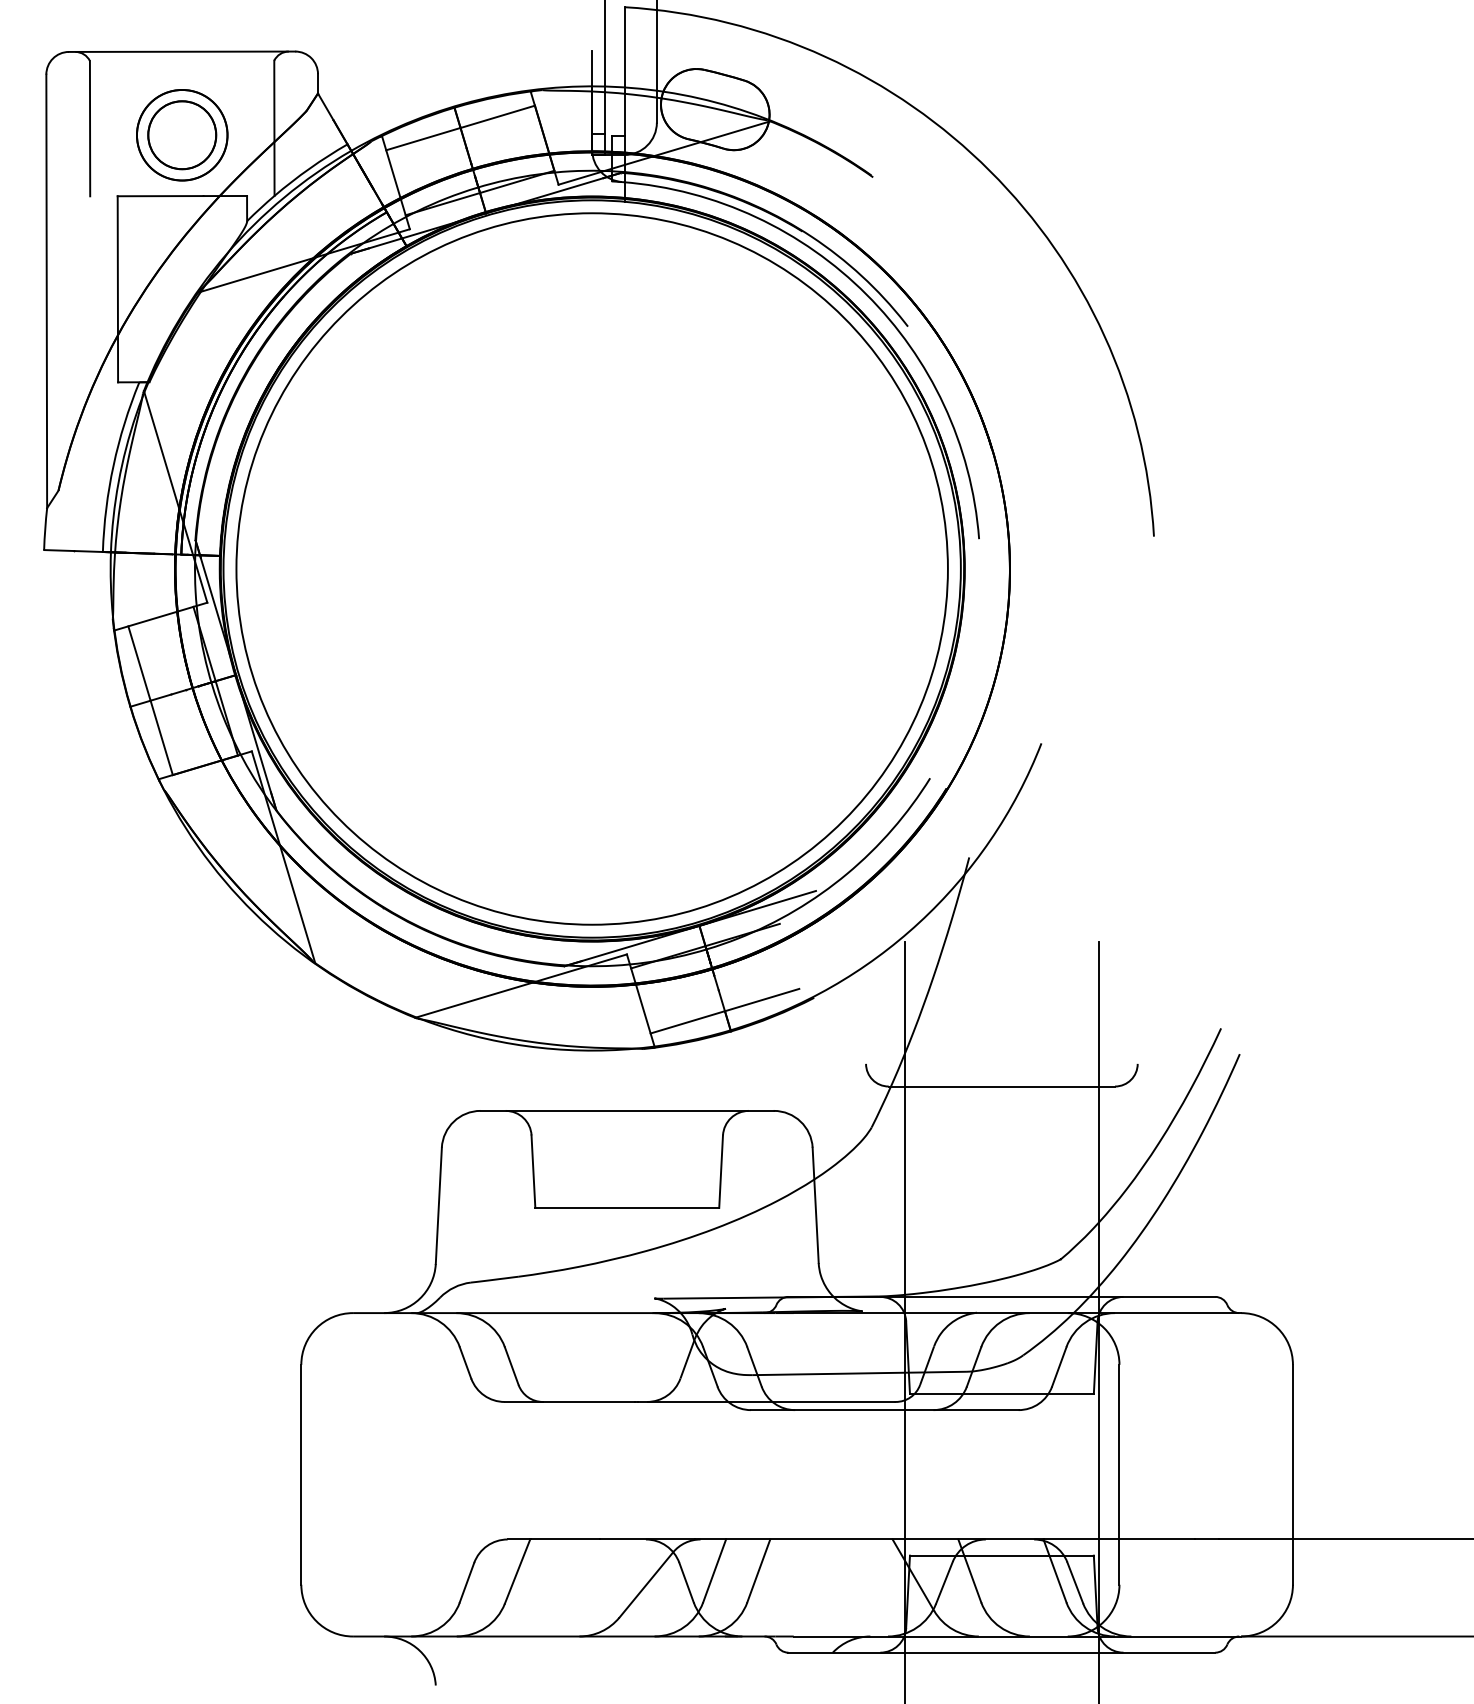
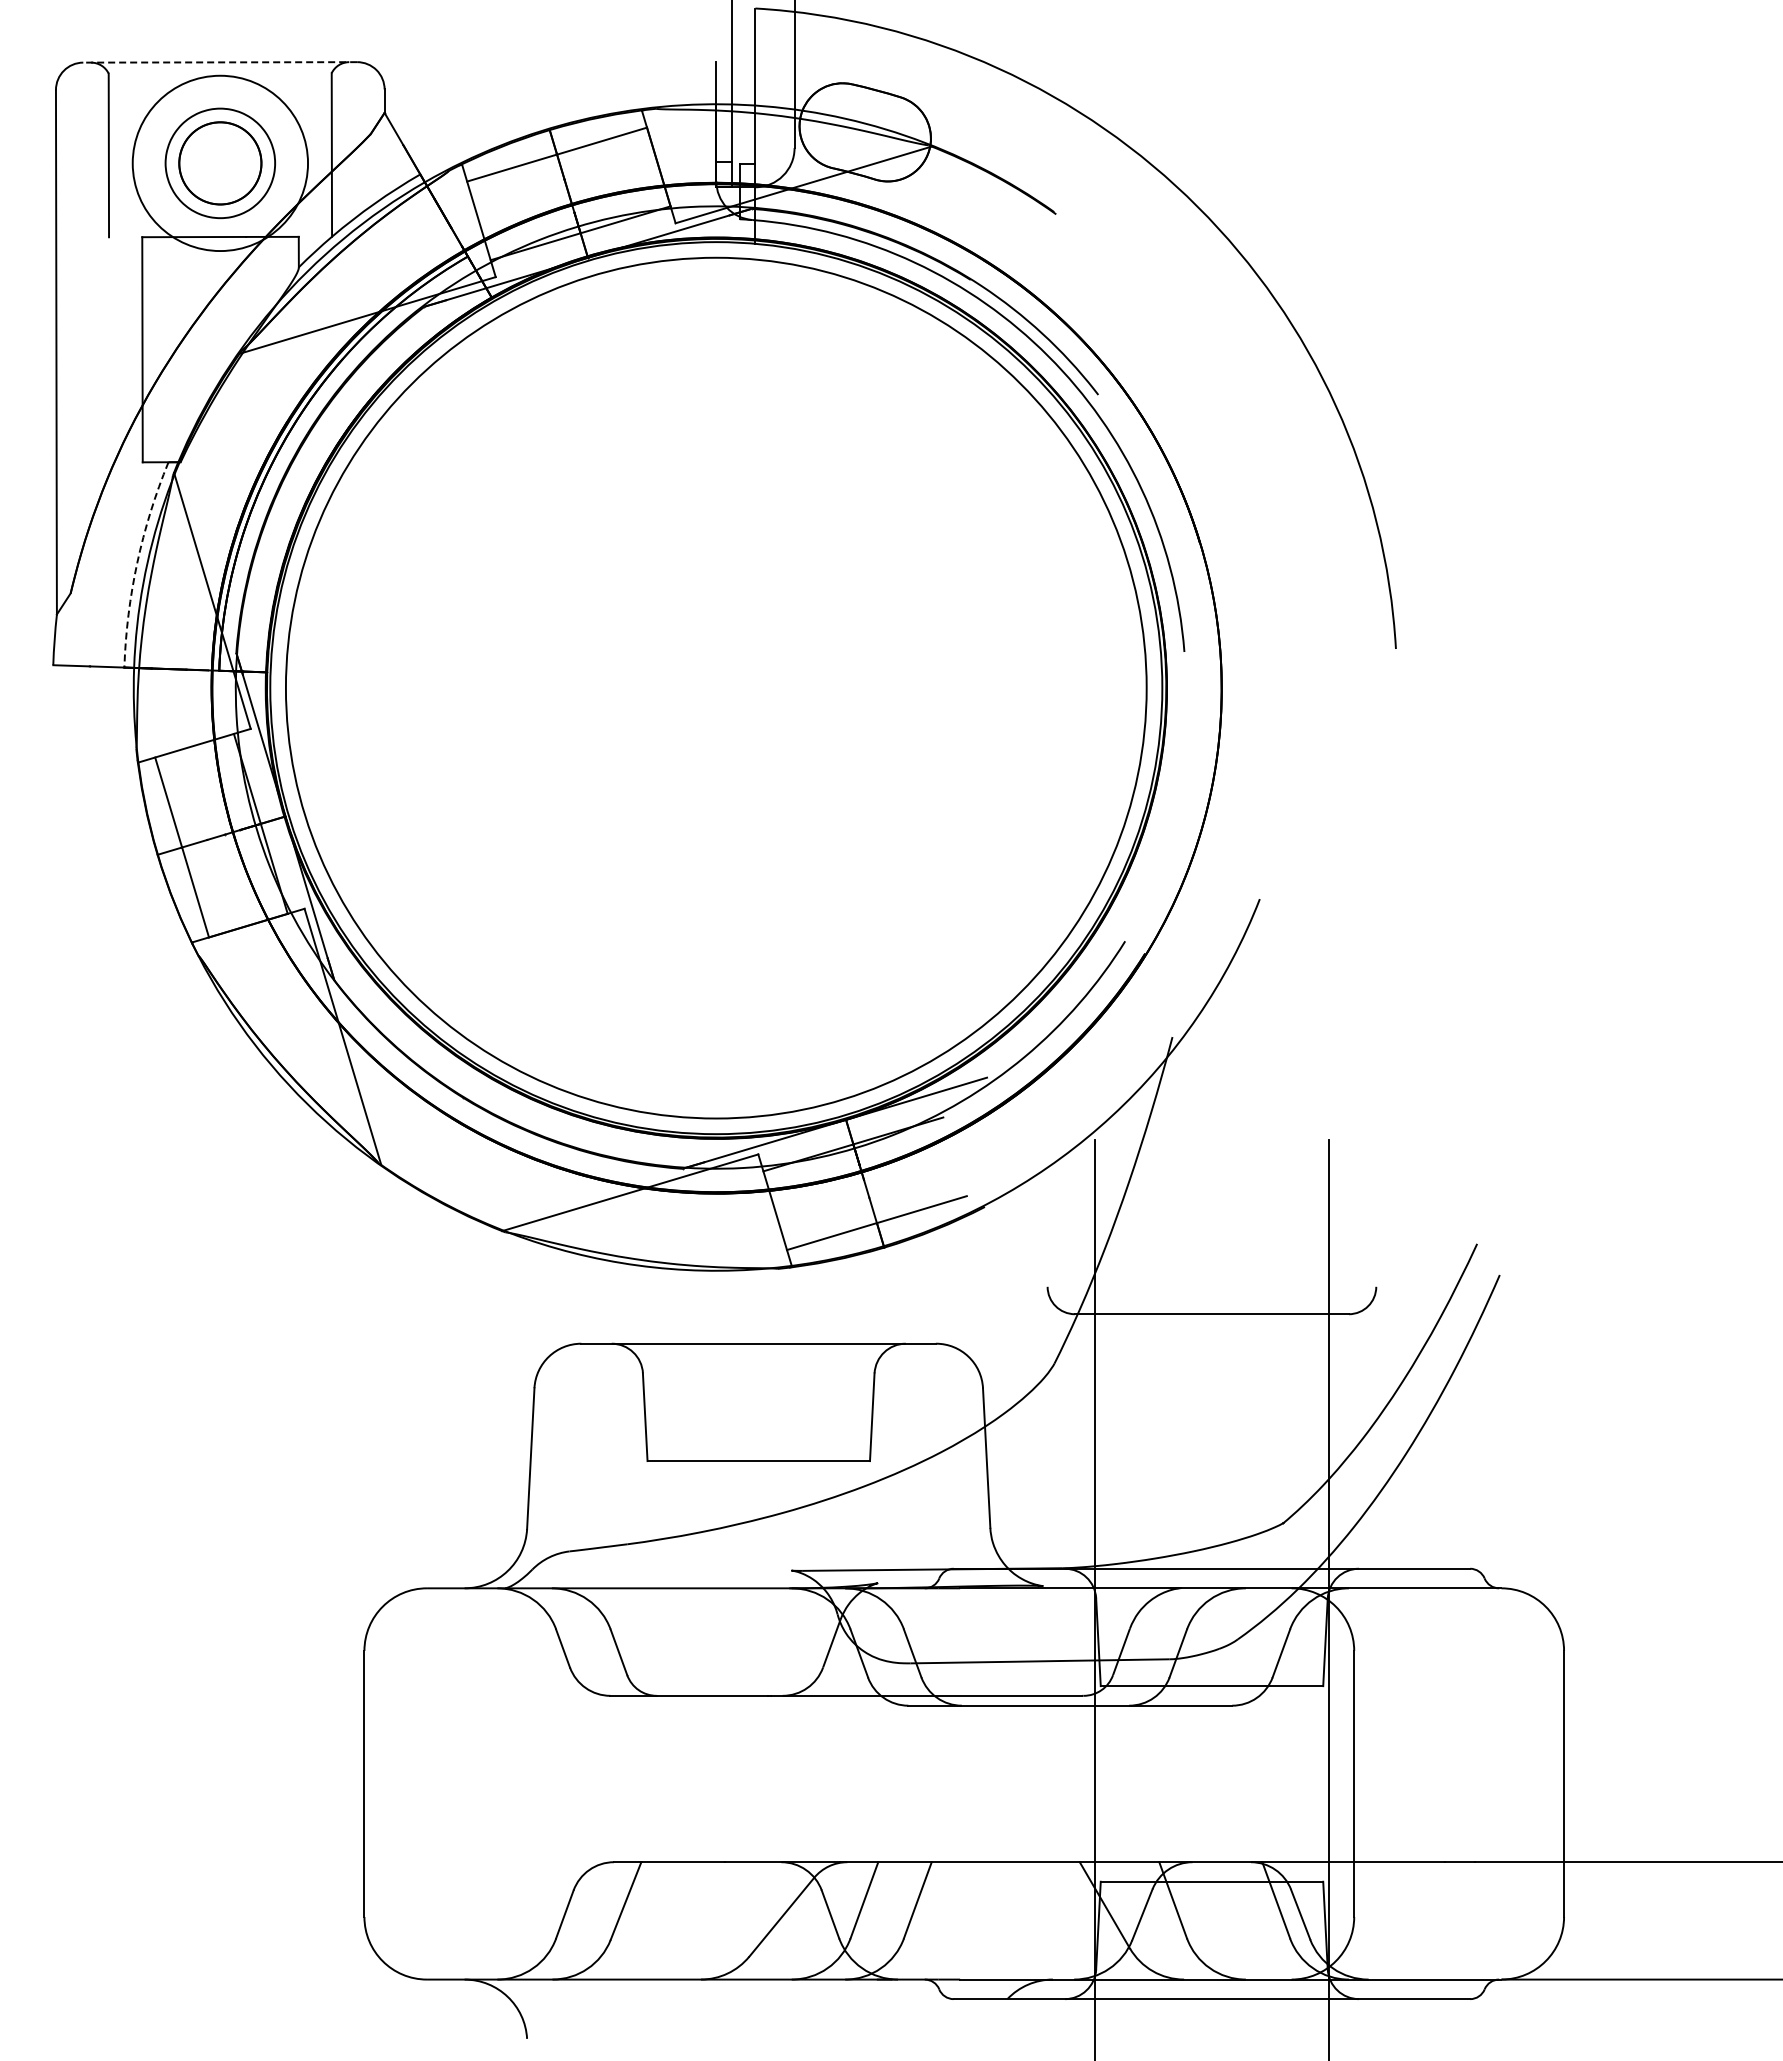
line: (182, 51) -> (220, 62), solid -> dashed
circle: (182, 135) -> (220, 163), size x1.6
arc: (113, 465) -> (137, 562), solid -> dashed

